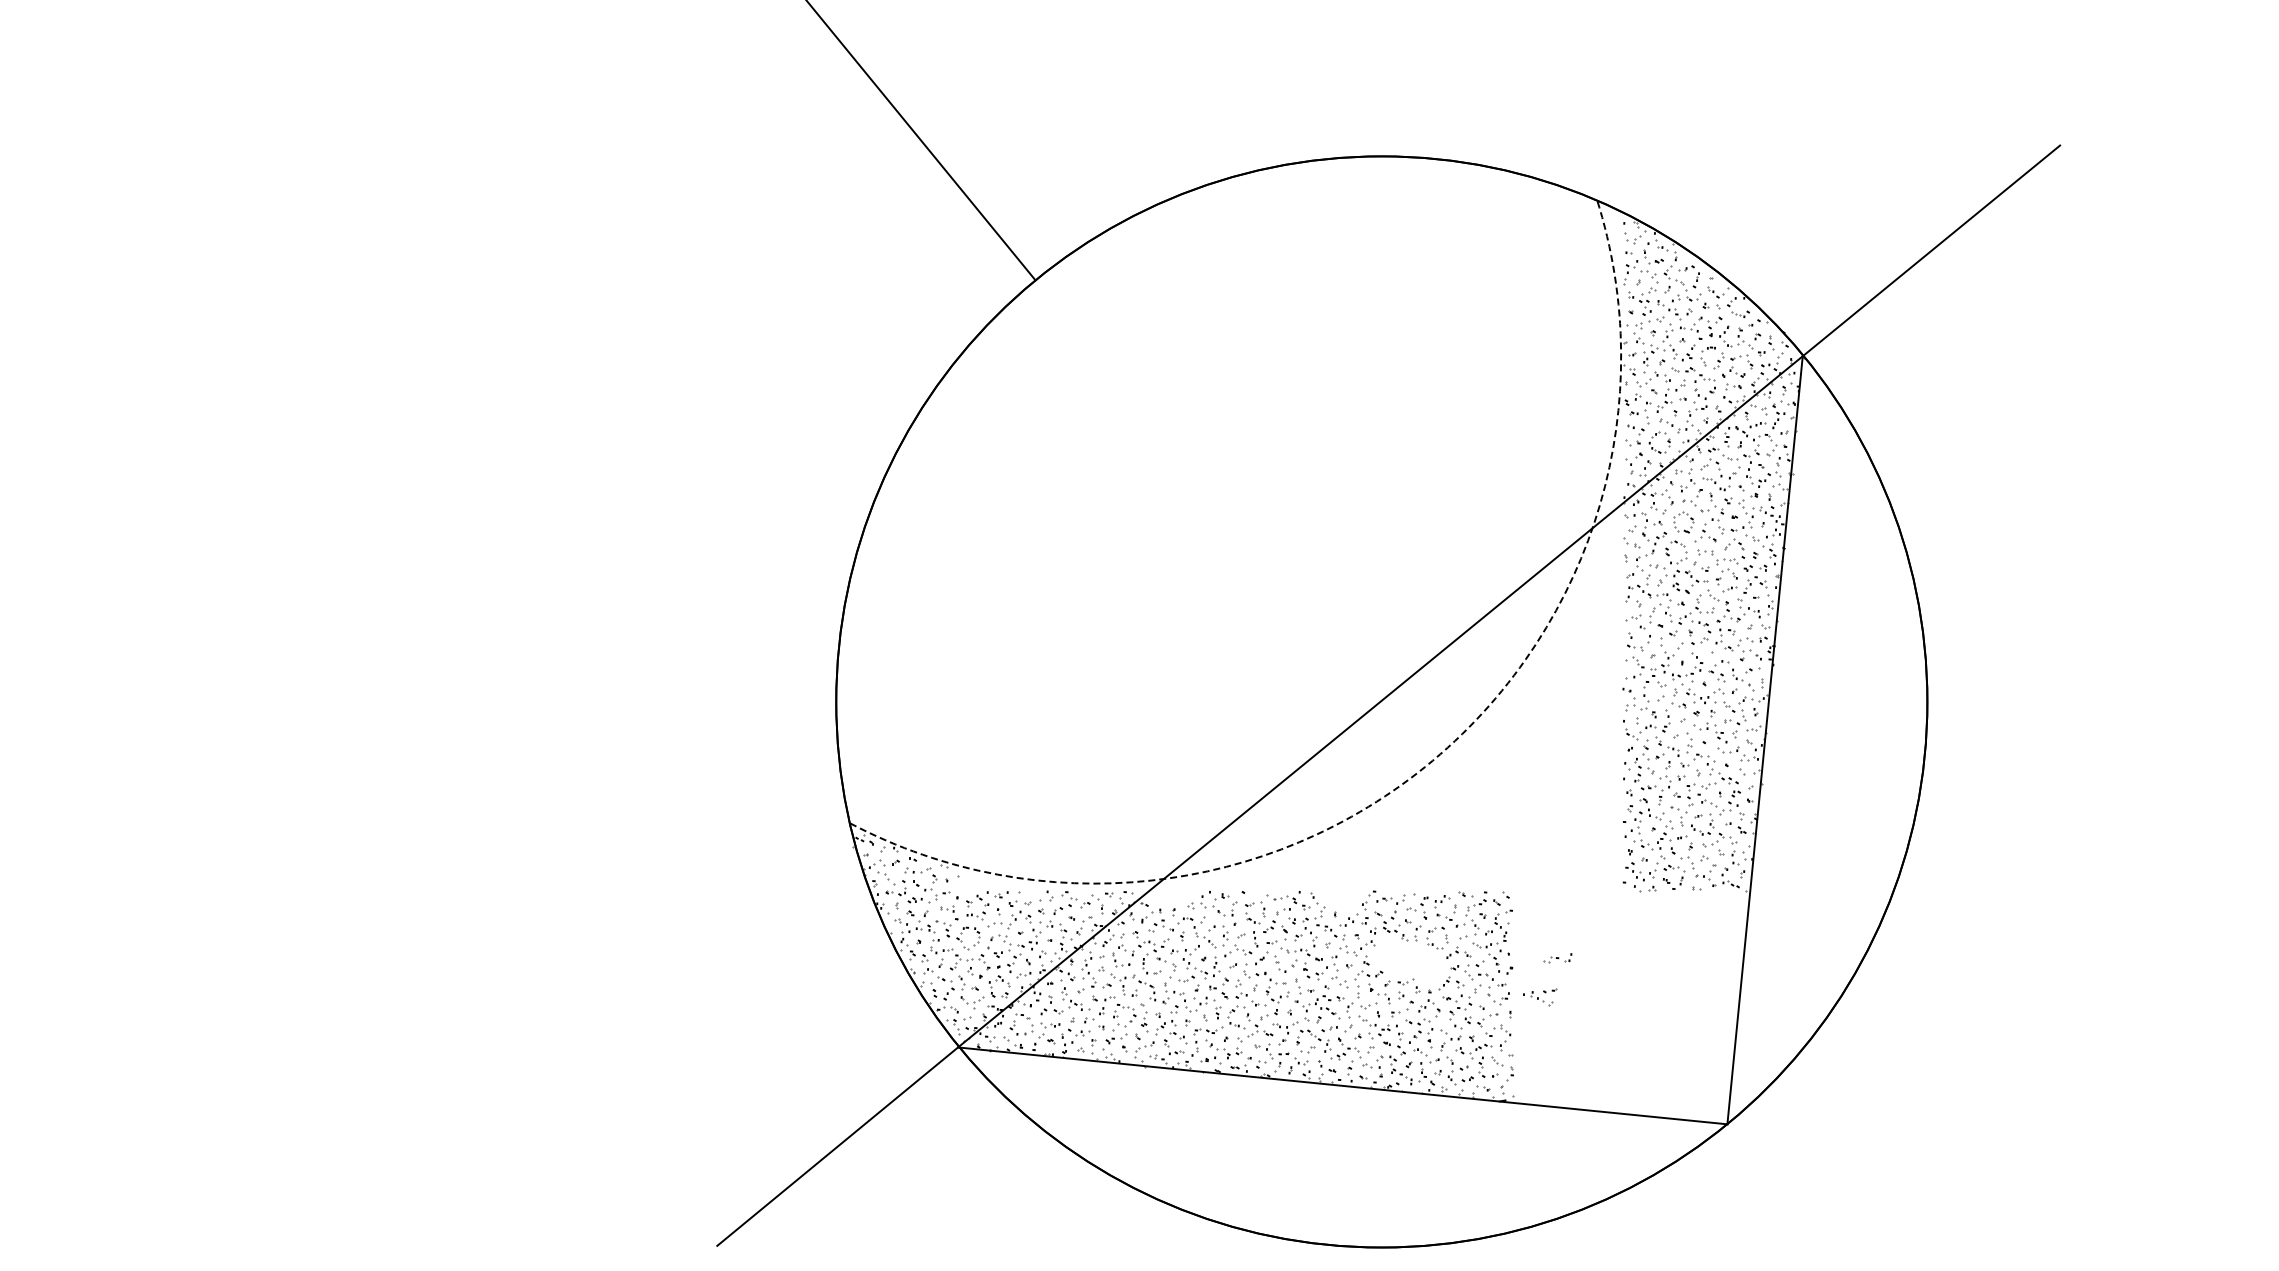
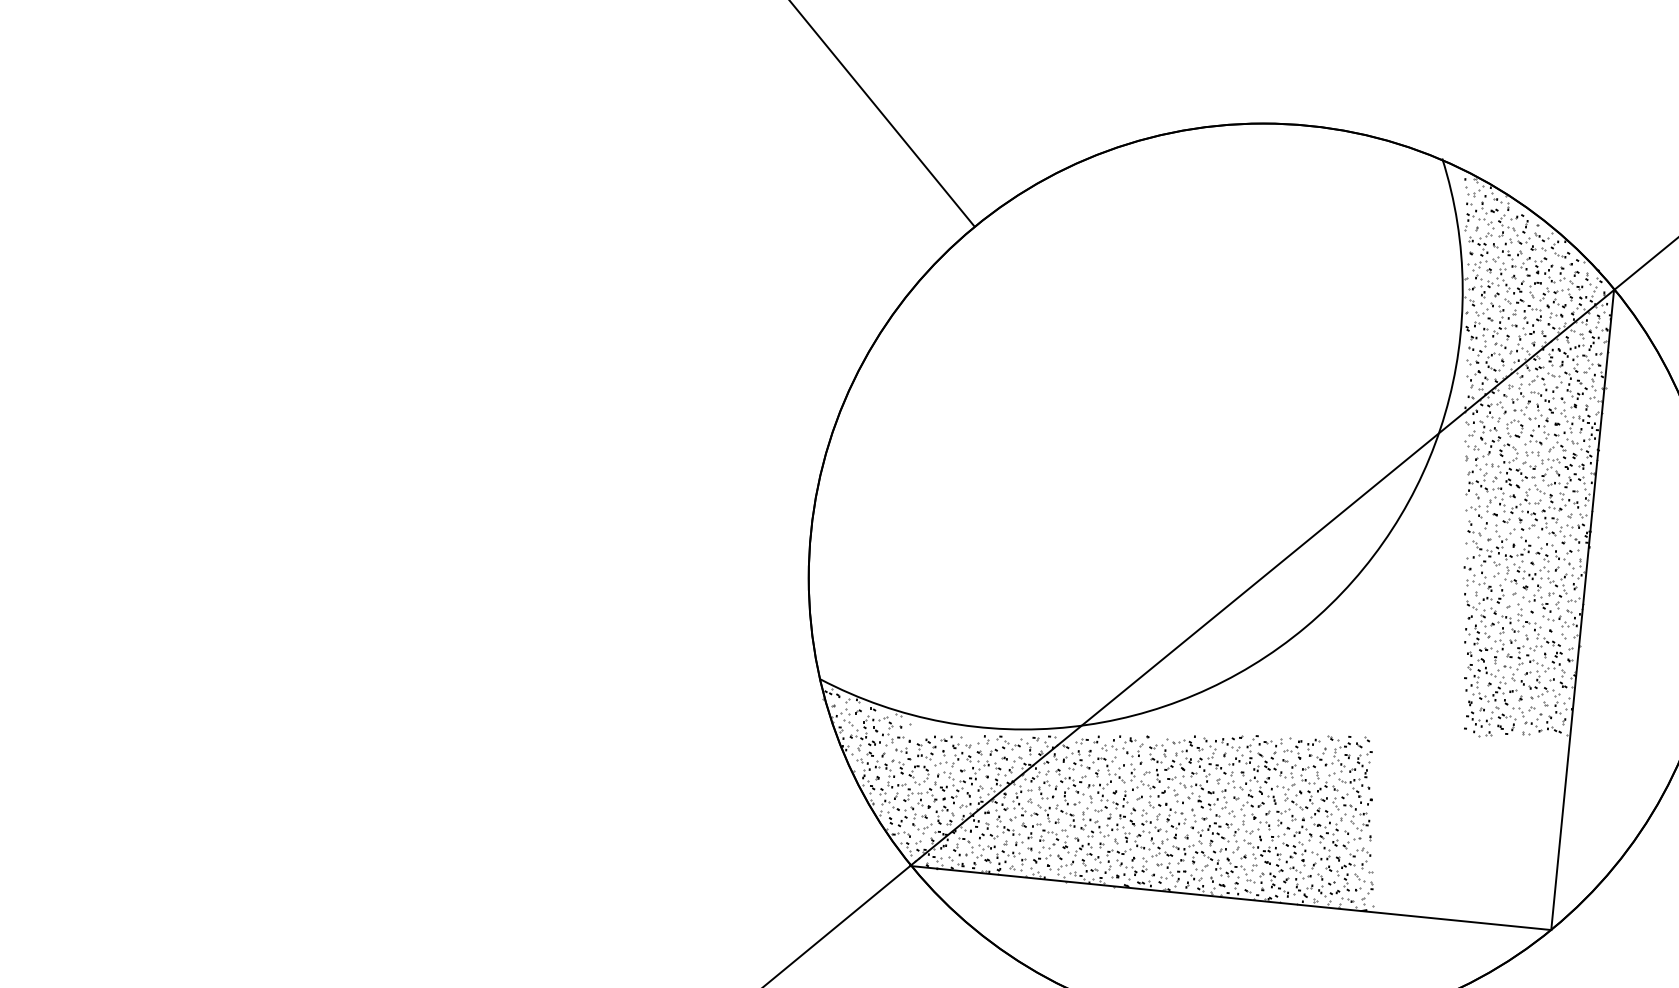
arc: (1432, 760) -> (1305, 626), dashed -> solid
part: (1557, 958) -> (1087, 740), moved
part: (1409, 960) -> (1286, 793), added
part: (1540, 997) -> (1229, 743), moved

